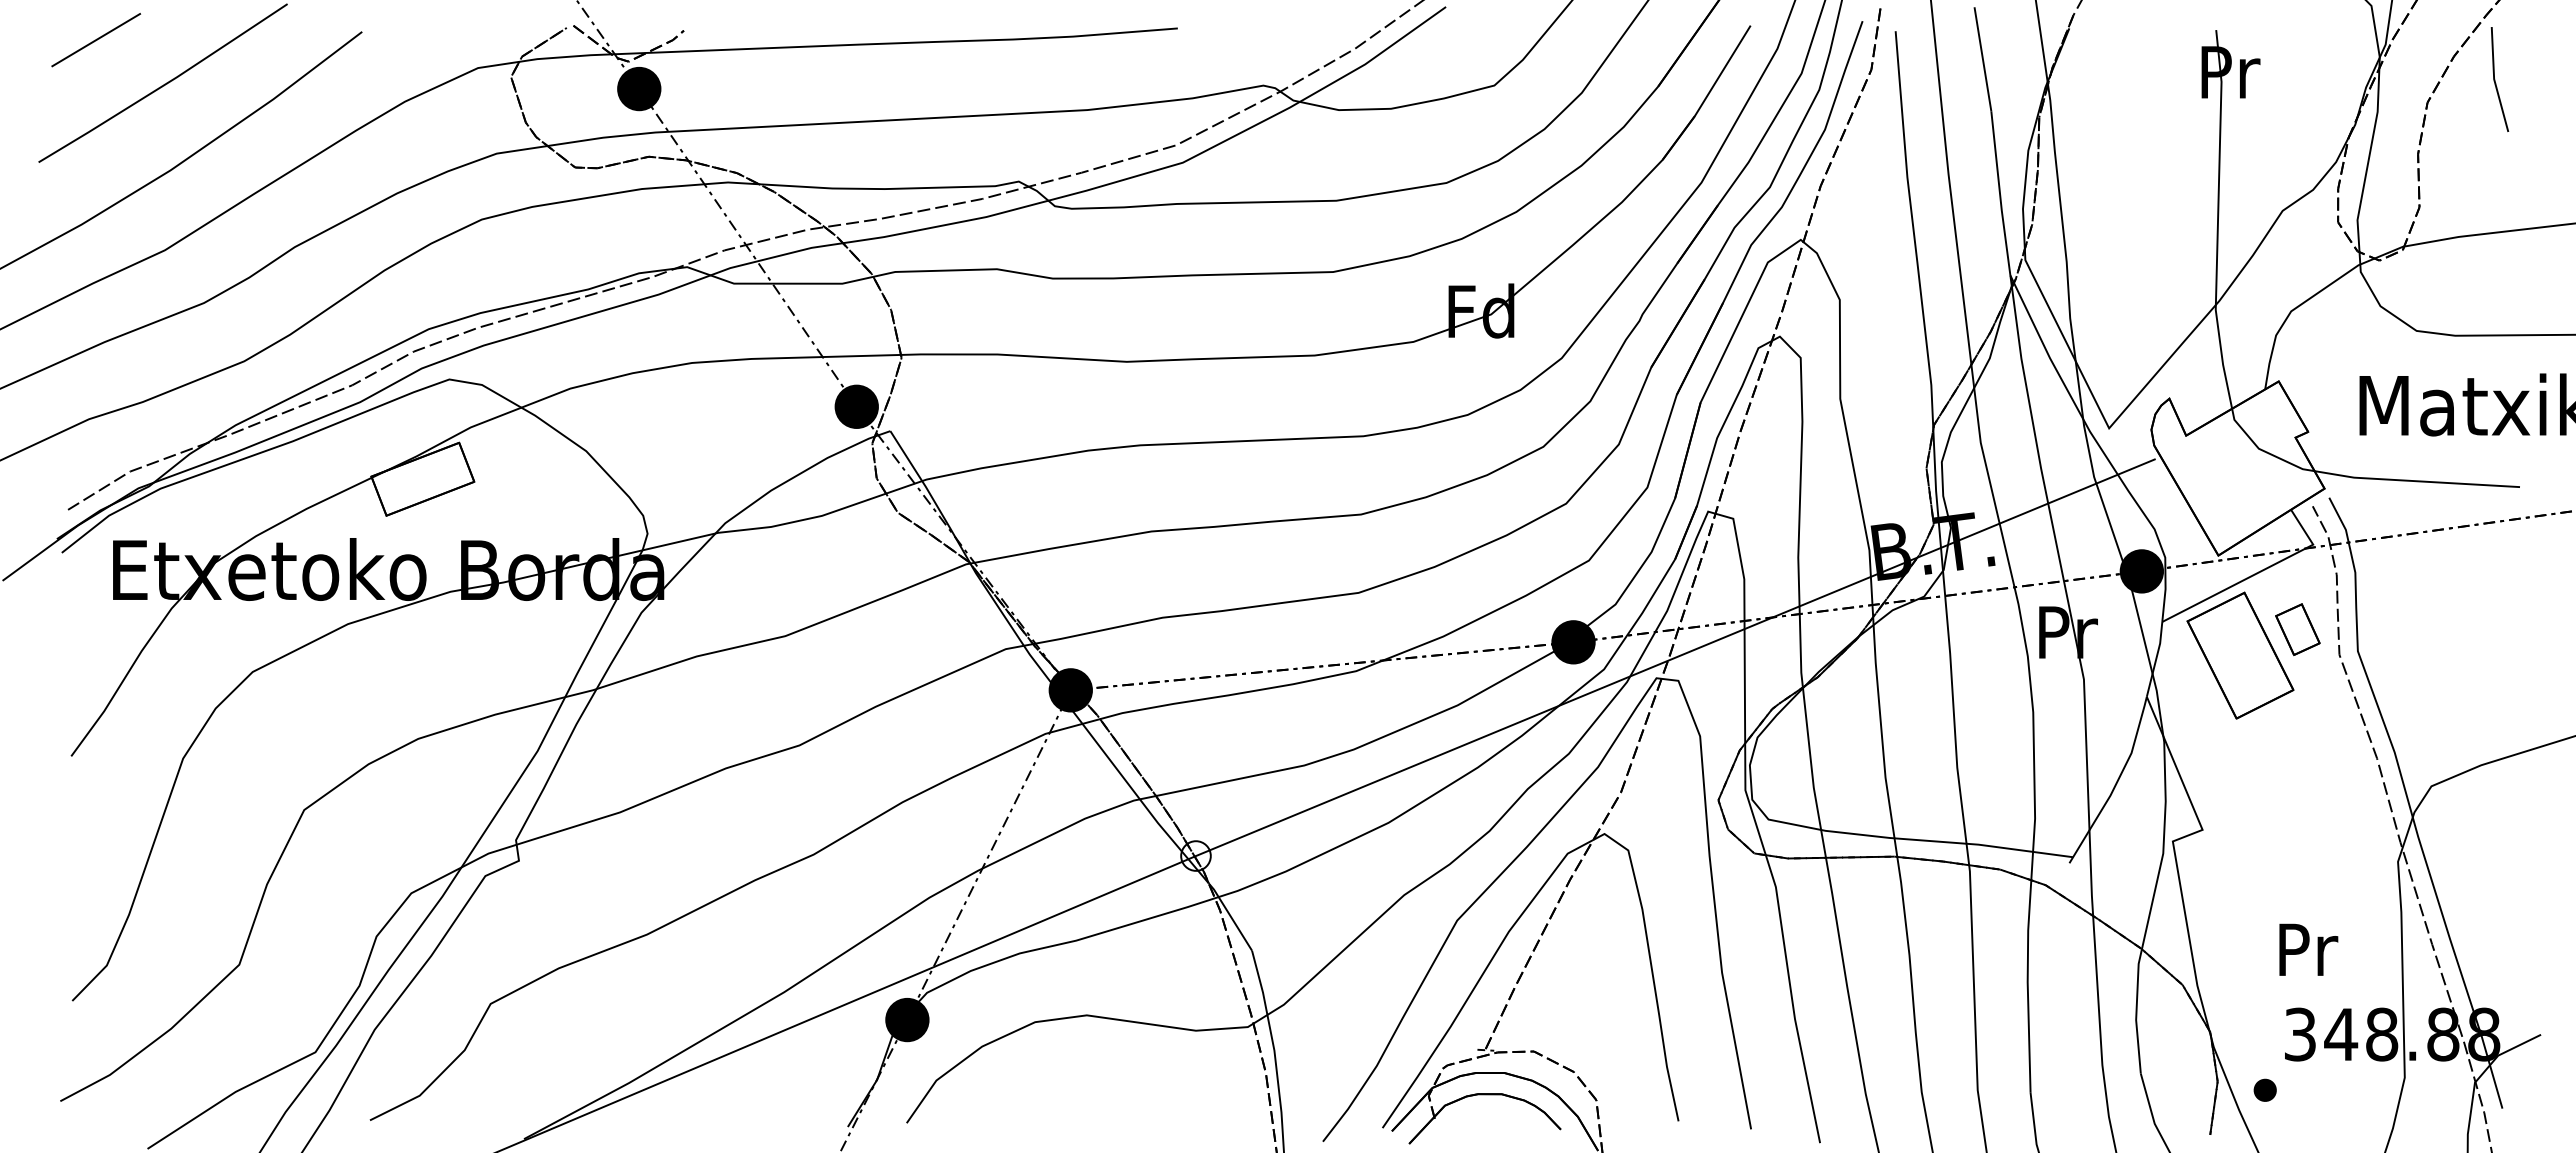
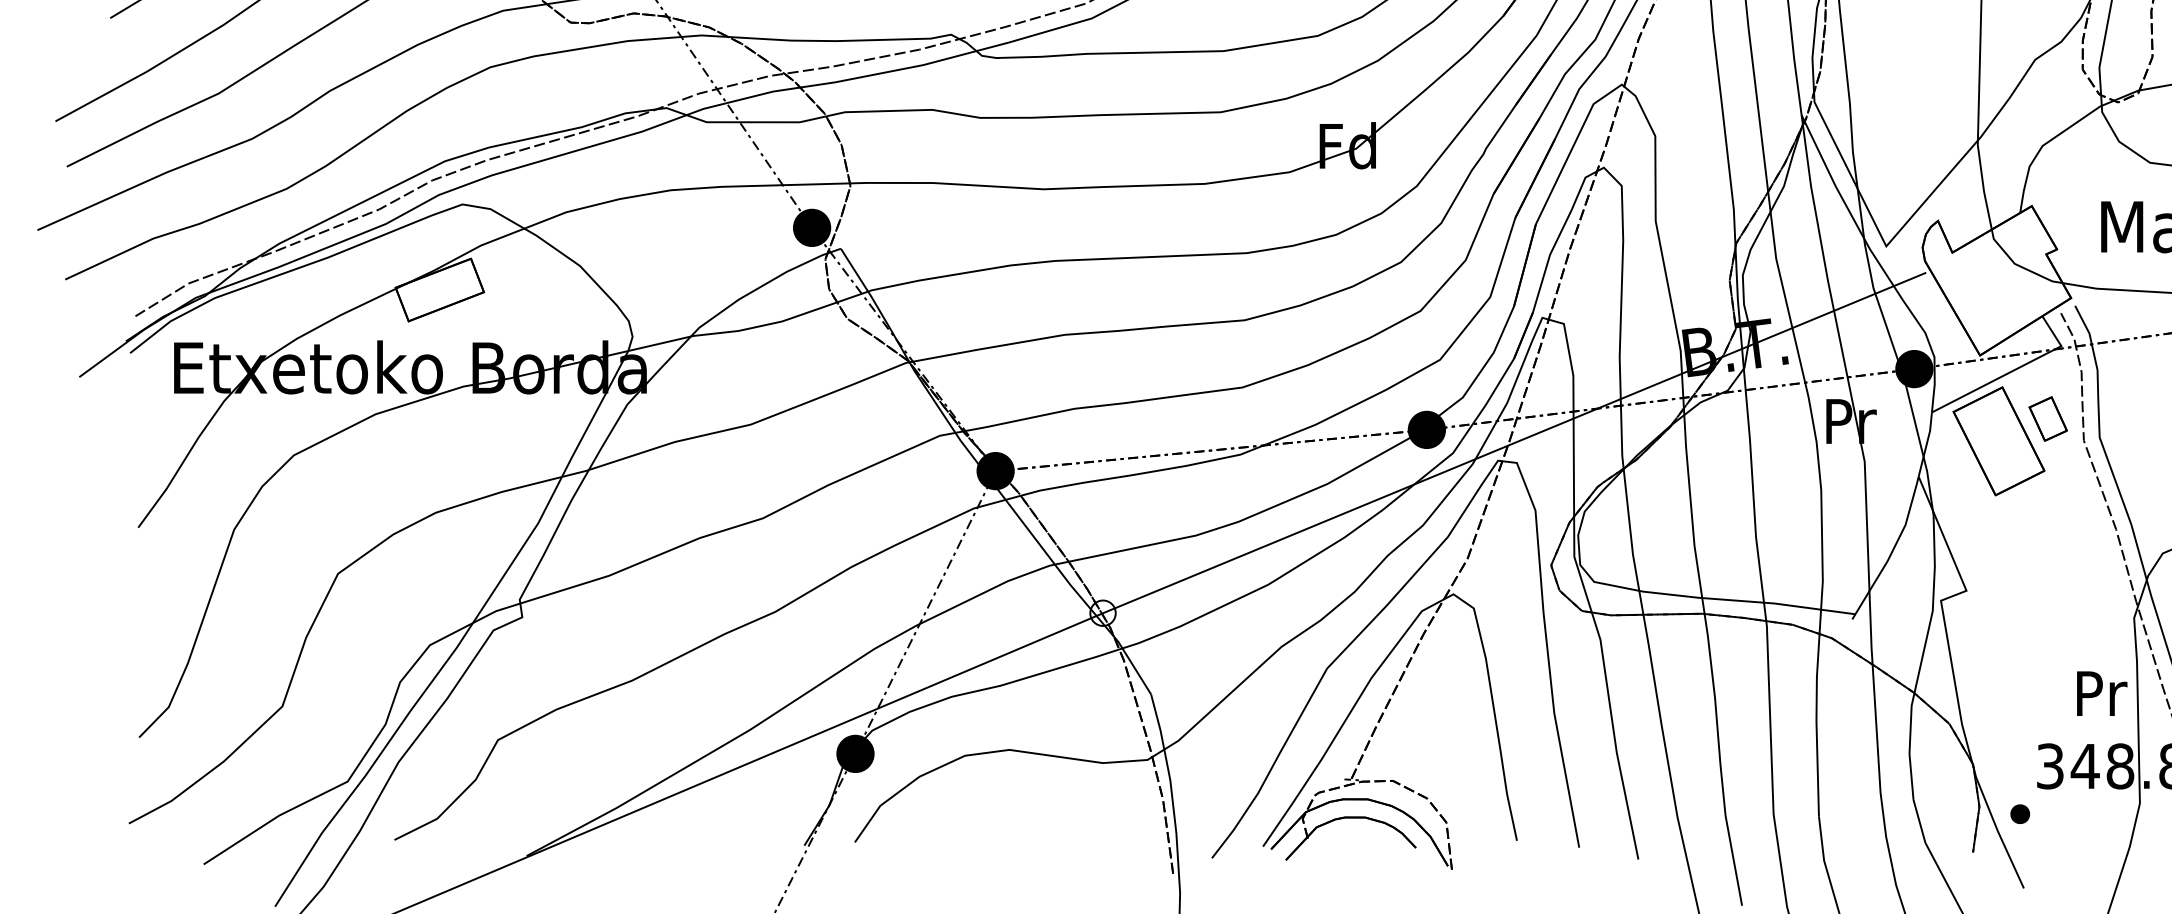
text: (2308, 949) -> (2101, 693), moved

